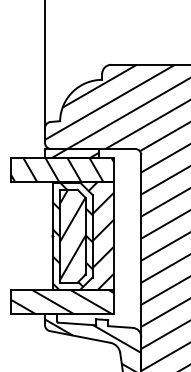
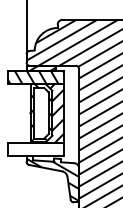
hatch: (72, 234) -> (41, 112), removed
hatch: (63, 300) -> (36, 148), removed

